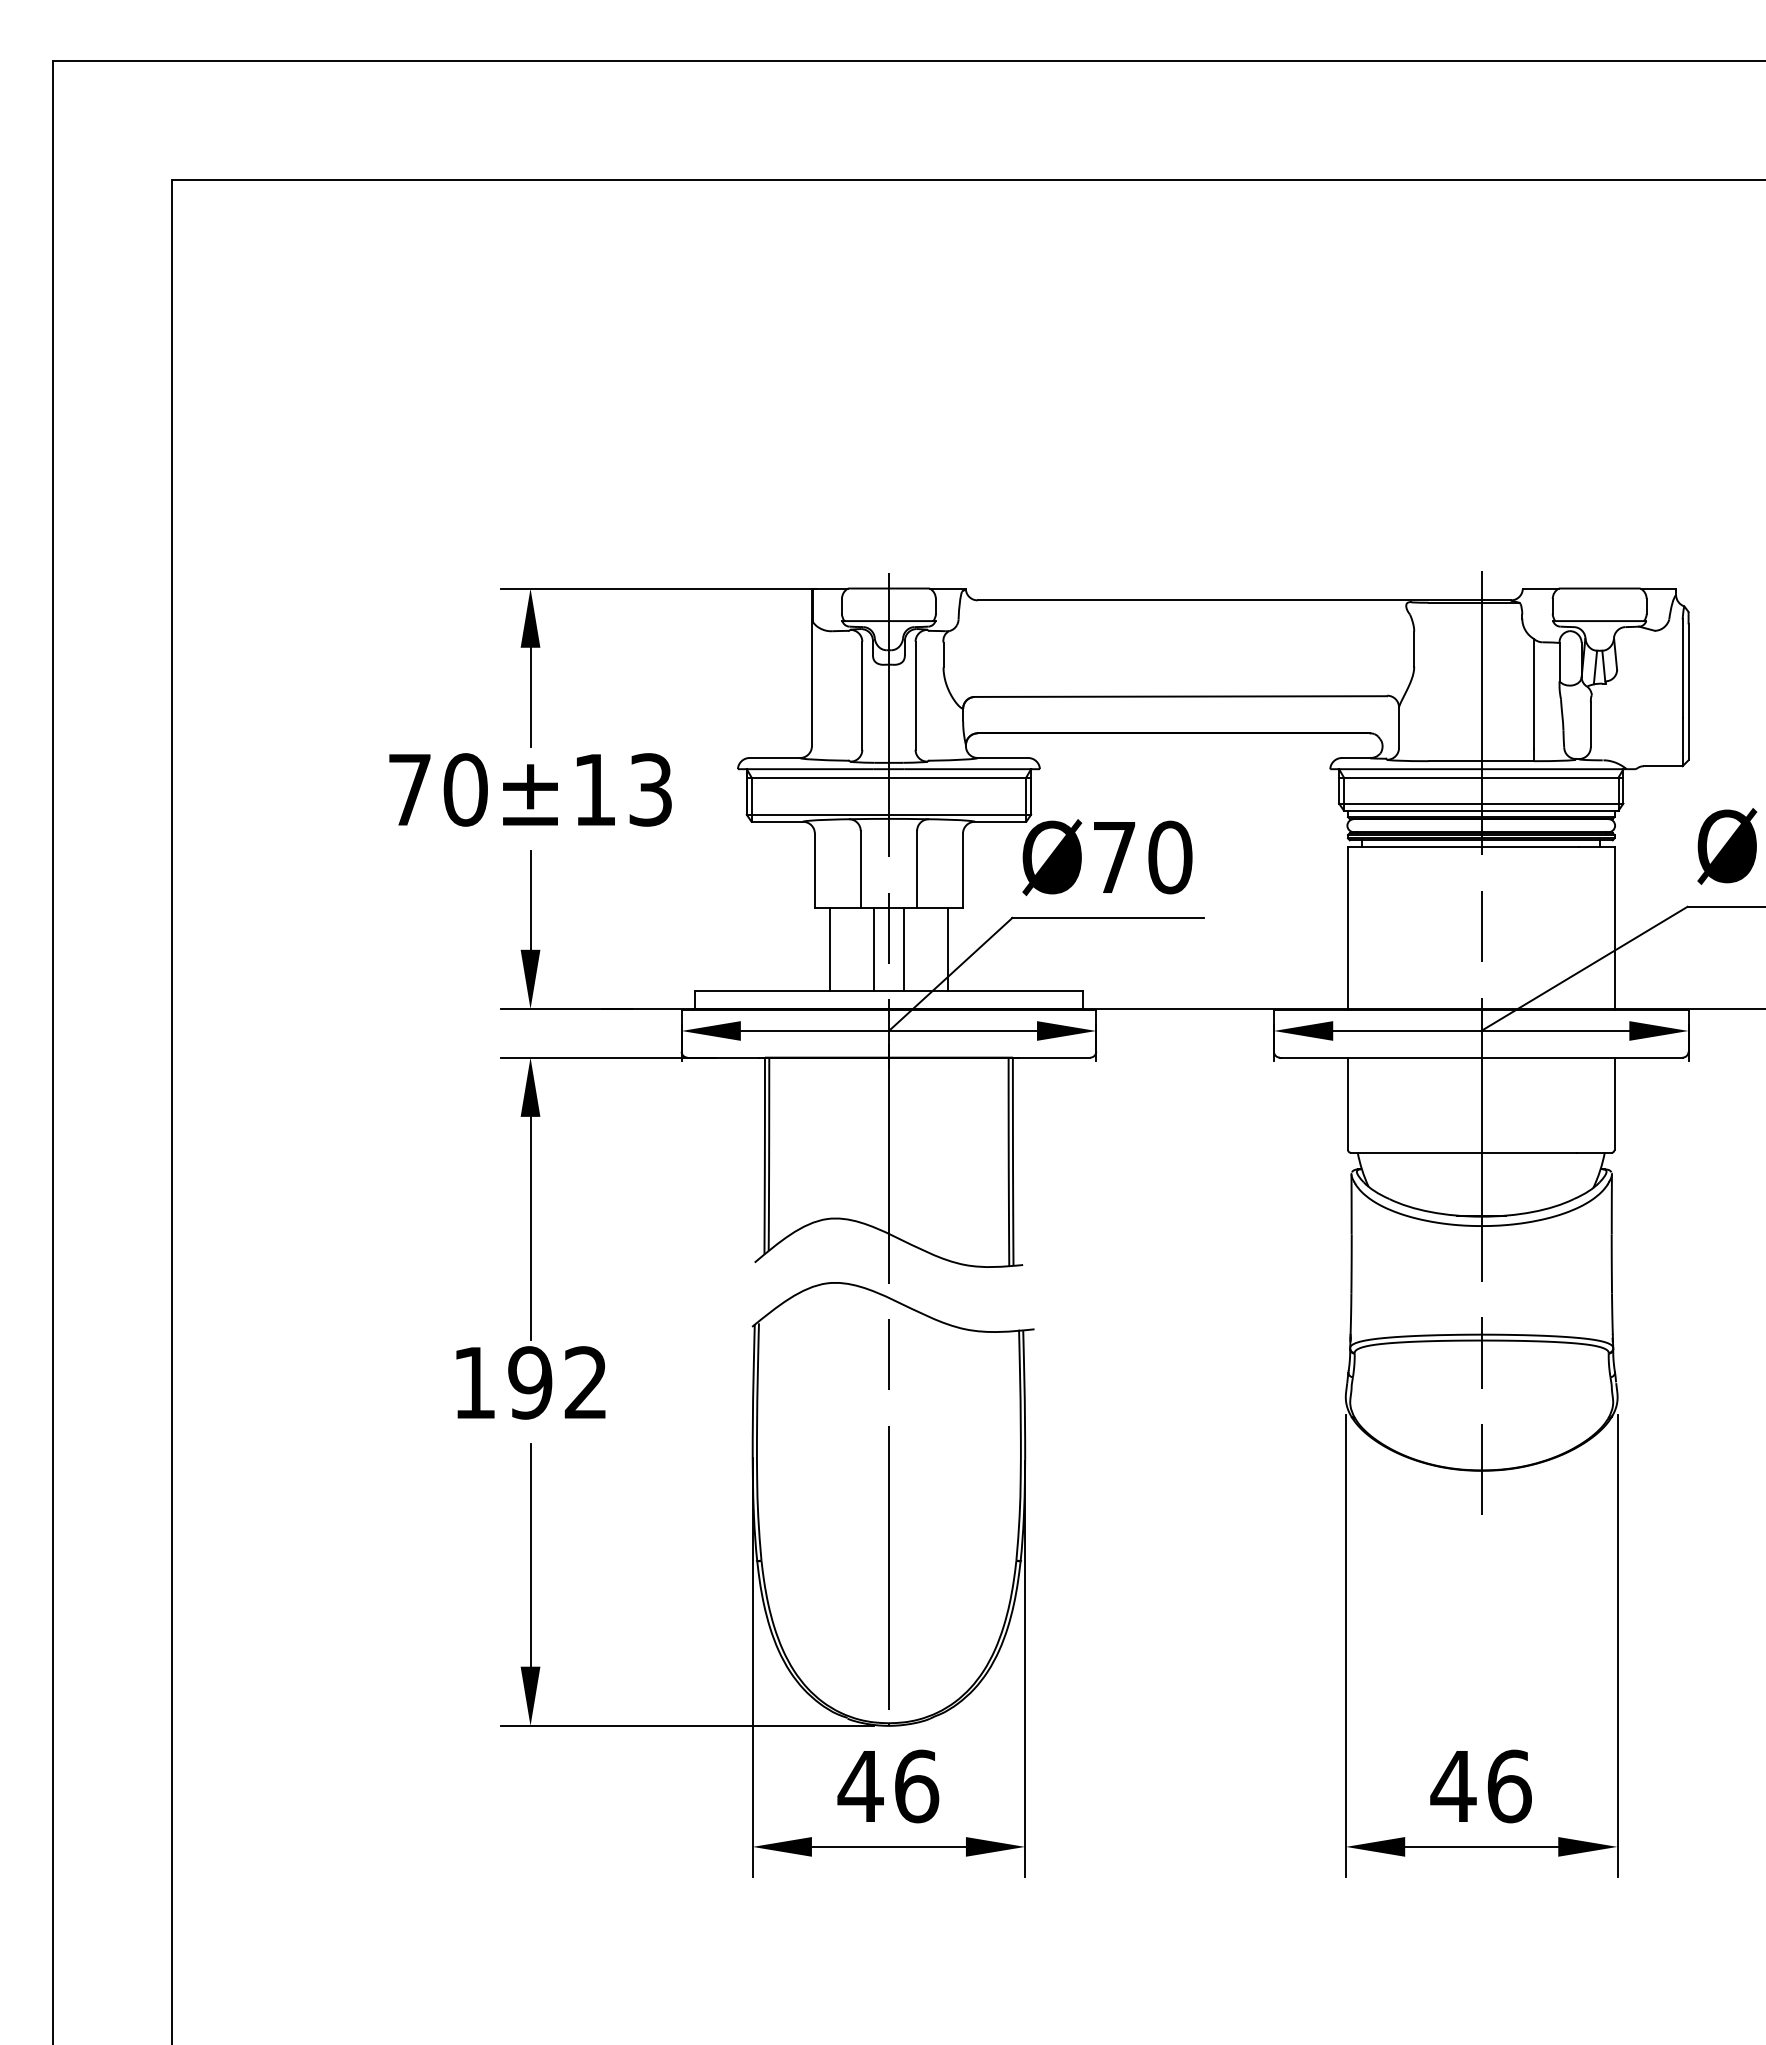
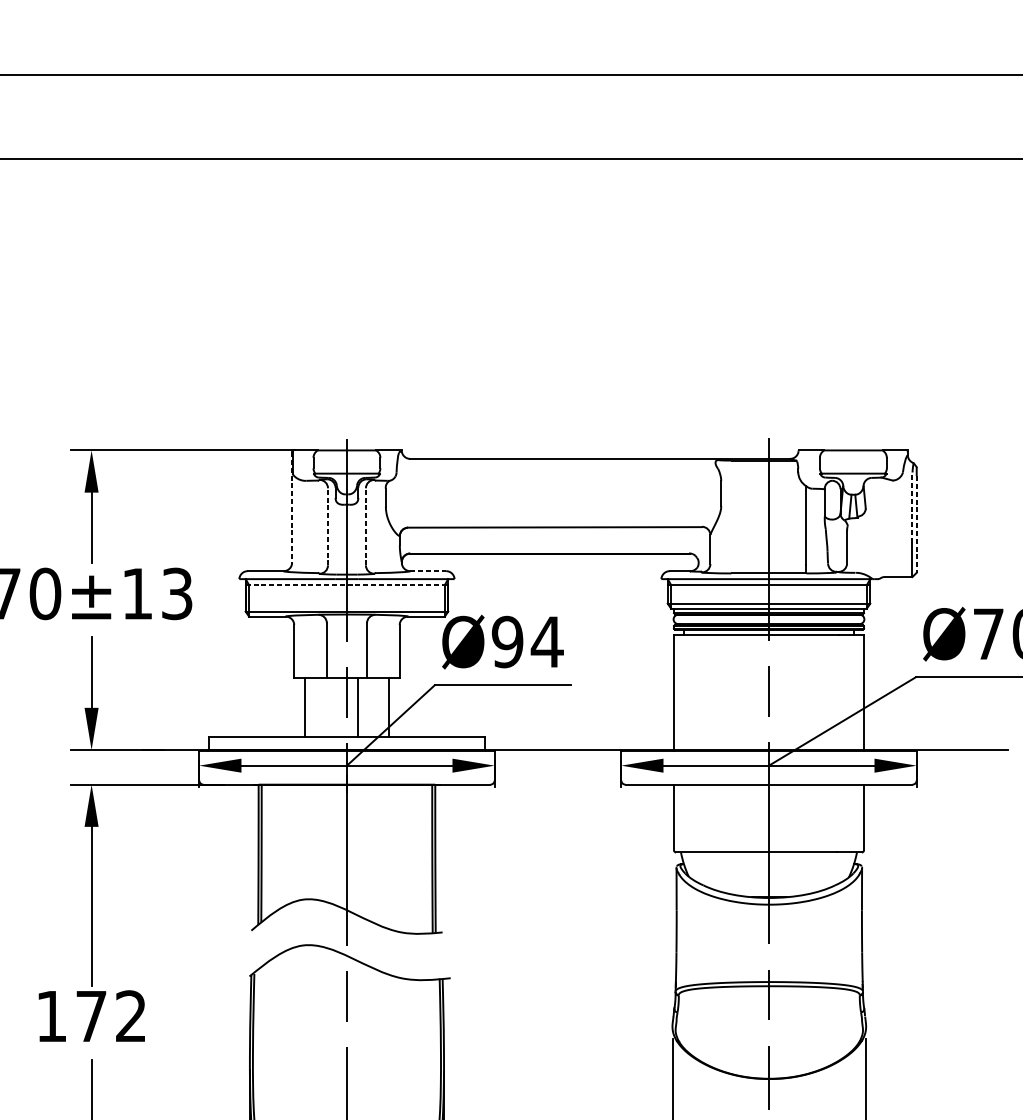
line: (811, 668) -> (291, 507), solid -> dashed
line: (1682, 668) -> (912, 507), solid -> dashed
line: (1688, 692) -> (916, 524), solid -> dashed
line: (862, 695) -> (328, 526), solid -> dashed
line: (915, 695) -> (365, 526), solid -> dashed
line: (1003, 758) -> (428, 571), solid -> dashed
line: (886, 777) -> (345, 585), solid -> dashed
text: (1142, 857) -> (527, 642), Ø70 -> Ø94
line: (874, 949) -> (336, 707), removed
text: (530, 1382) -> (91, 1016), 192 -> 172

